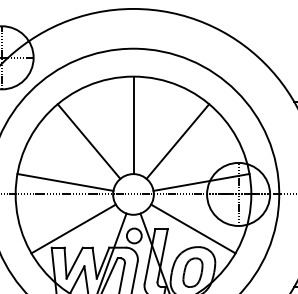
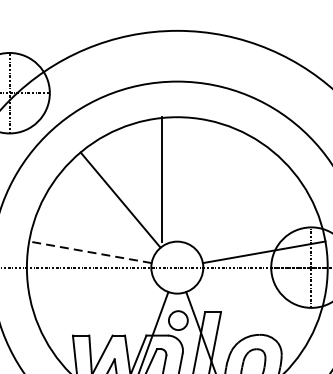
line: (133, 125) -> (162, 179), moved
line: (177, 141) -> (233, 200), removed
line: (65, 182) -> (90, 252), solid -> dashed
line: (73, 228) -> (100, 311), removed
line: (193, 228) -> (253, 311), removed

